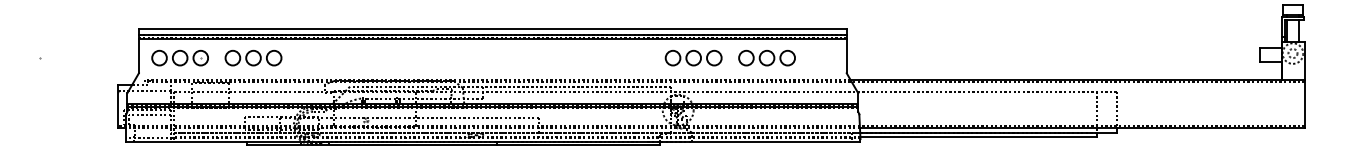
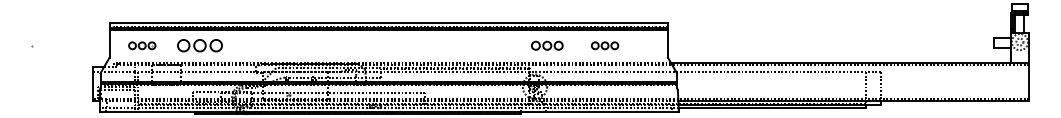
part: (180, 57) -> (142, 45), size x0.6
part: (694, 57) -> (547, 45), size x0.7
part: (766, 57) -> (604, 45), size x0.6

